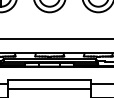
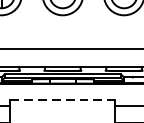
line: (49, 79) -> (62, 99), solid -> dashed
line: (49, 89) -> (62, 112), removed

